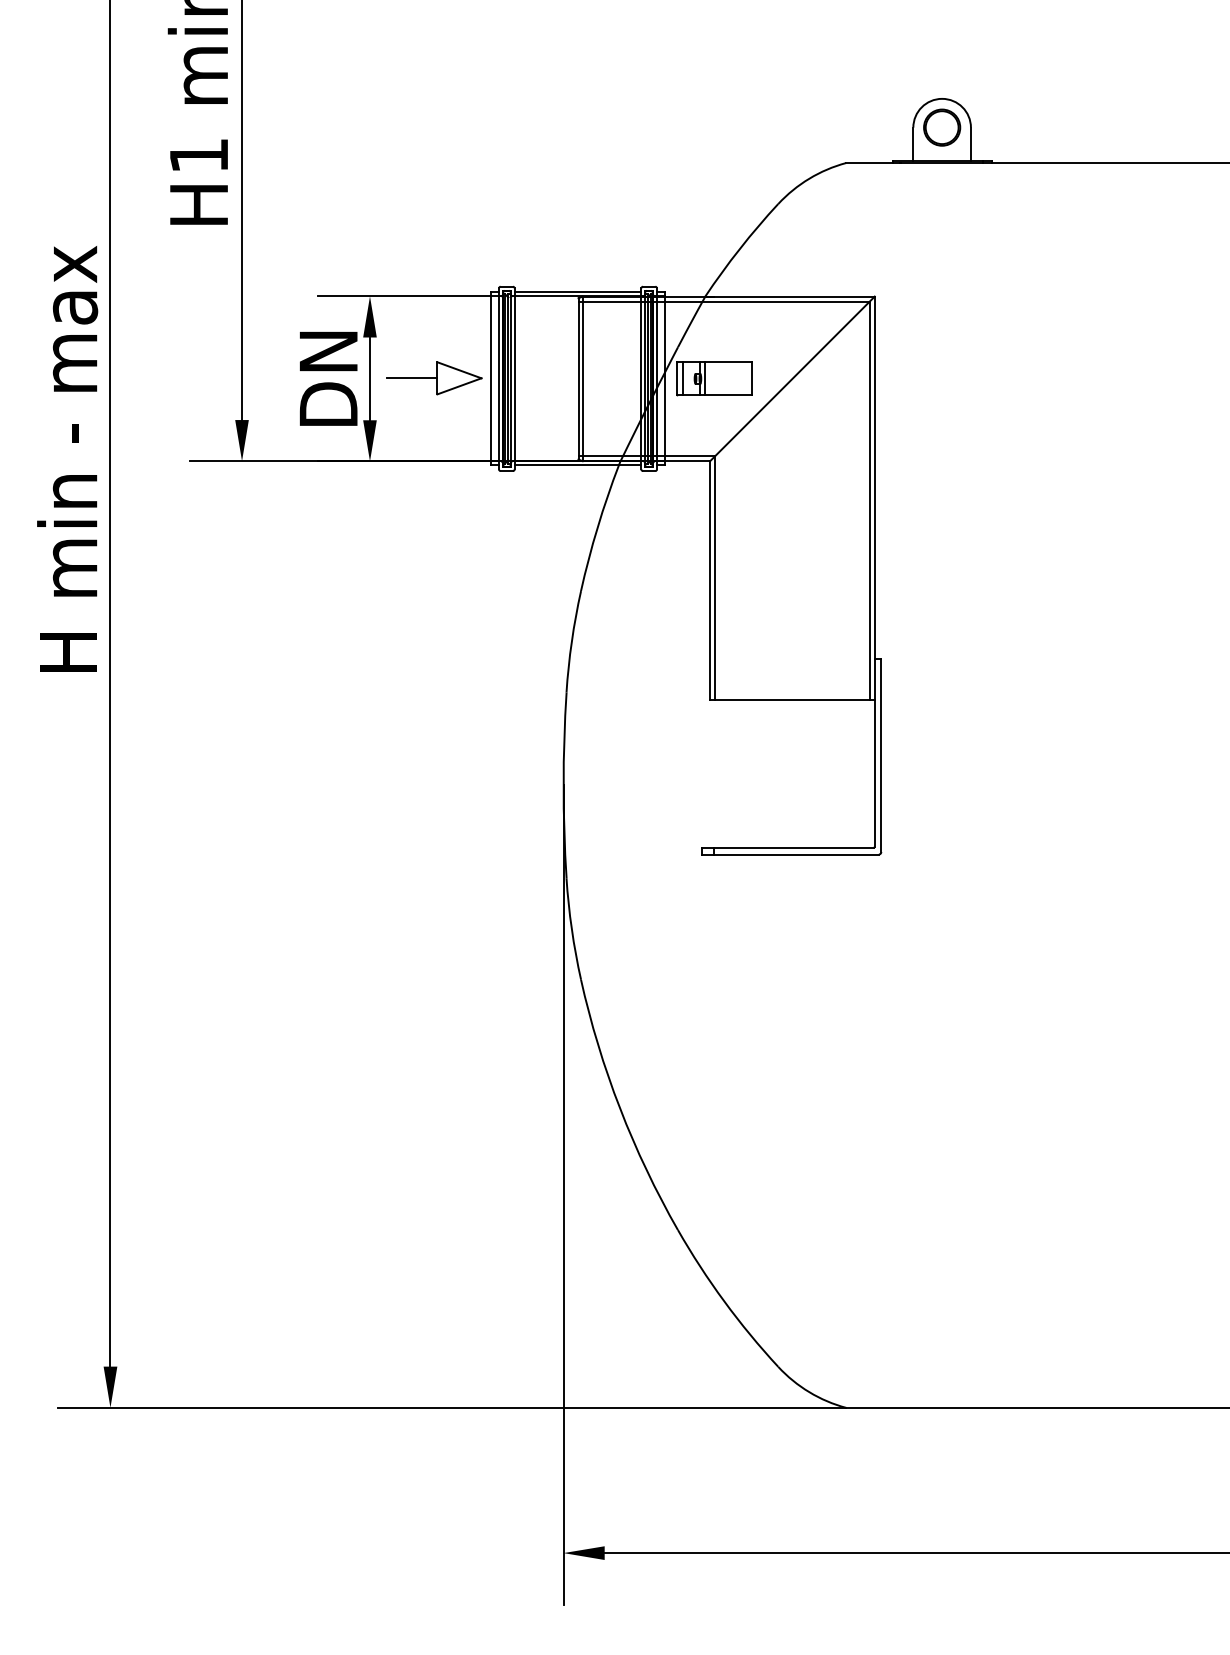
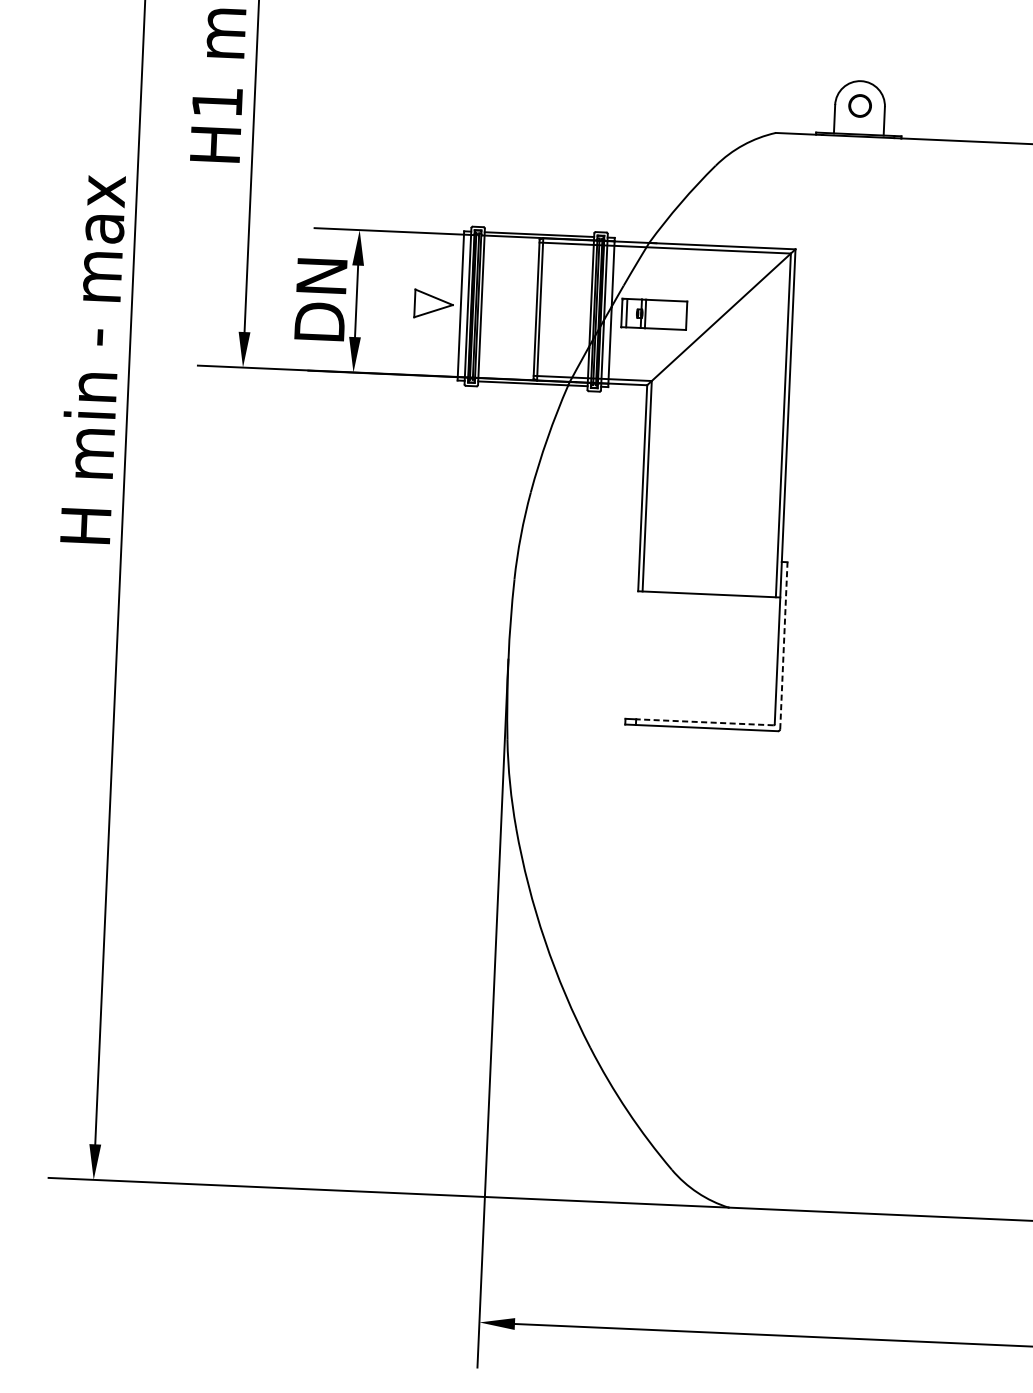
part: (942, 127) -> (860, 105), size x0.7
line: (411, 378) -> (392, 302), removed
line: (881, 755) -> (784, 645), solid -> dashed
line: (793, 847) -> (704, 721), solid -> dashed

